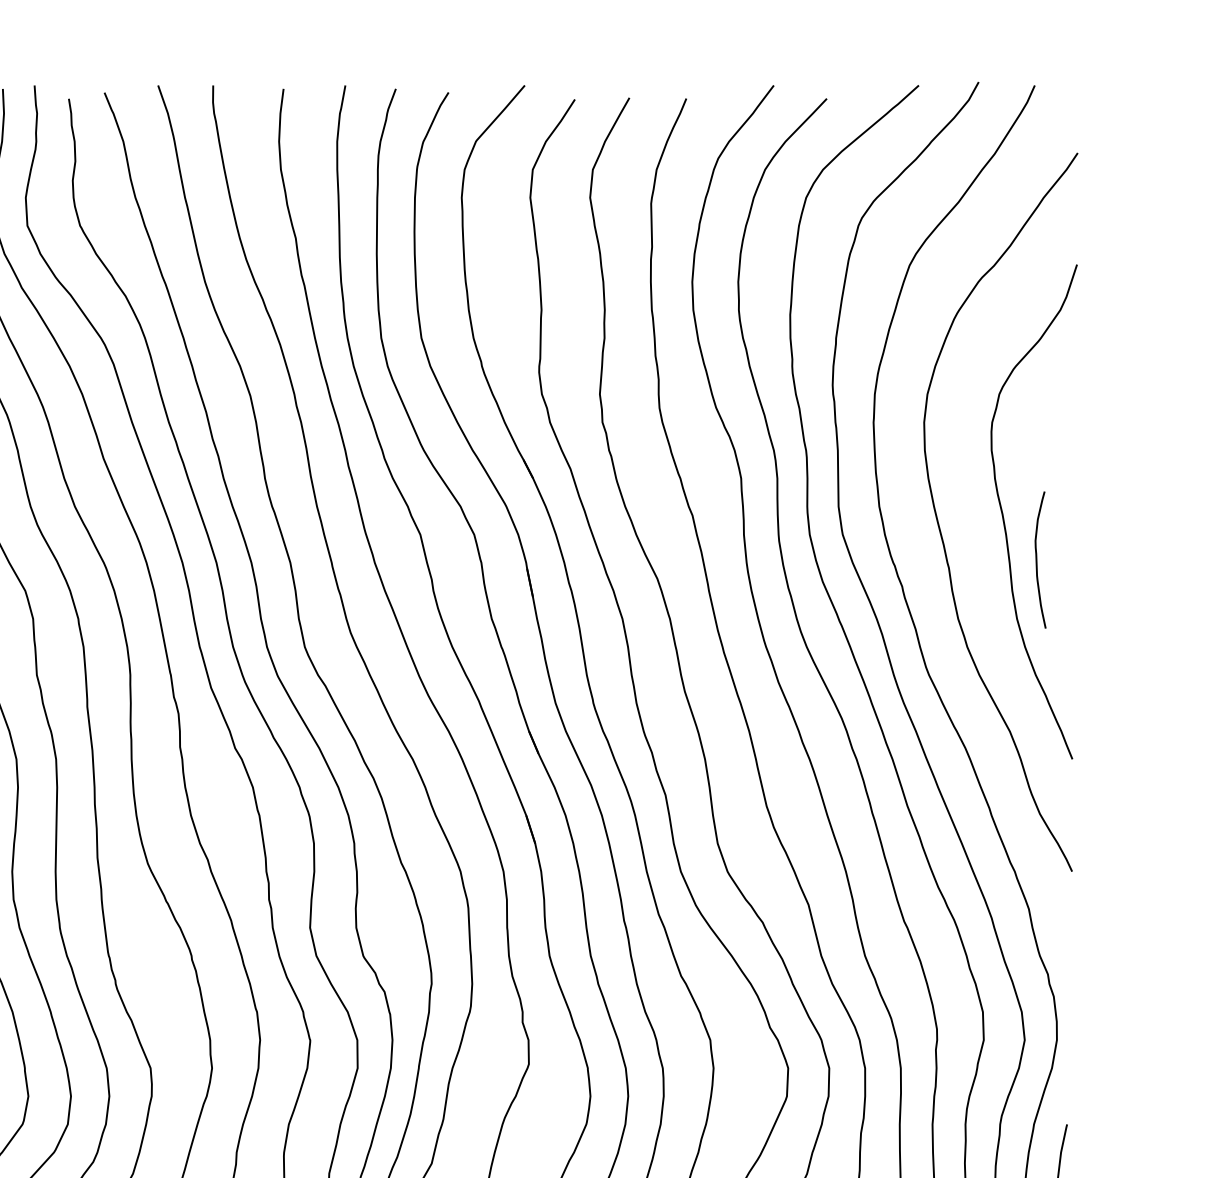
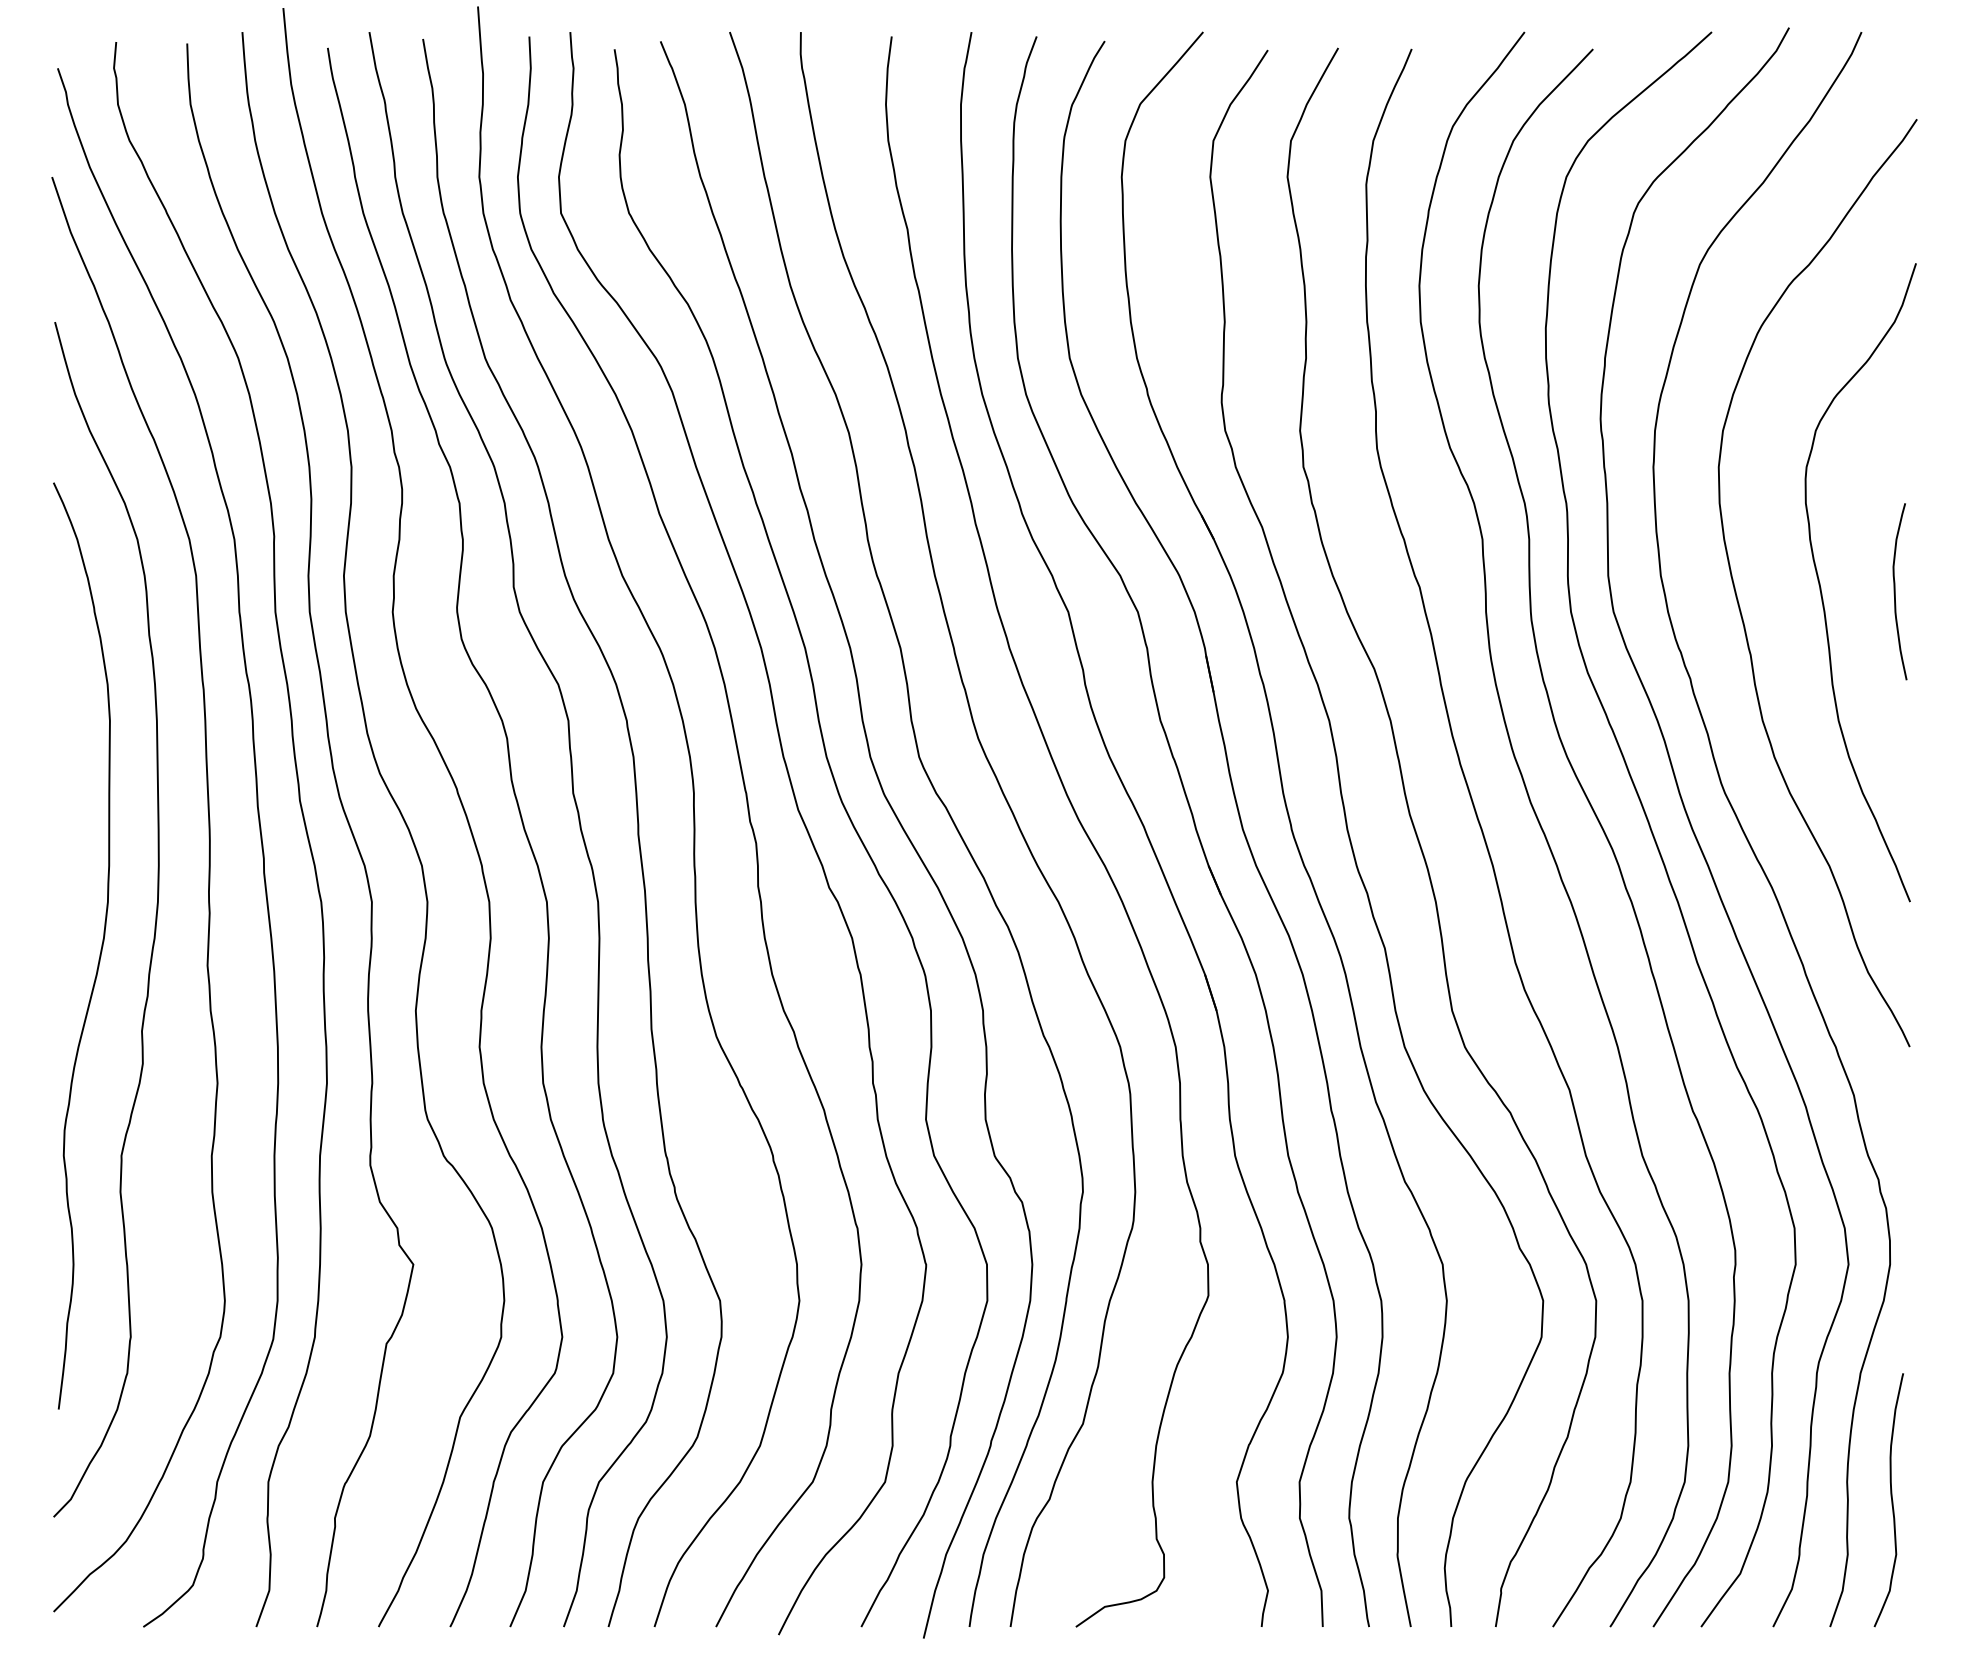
curve: (1037, 559) -> (1895, 591), moved

